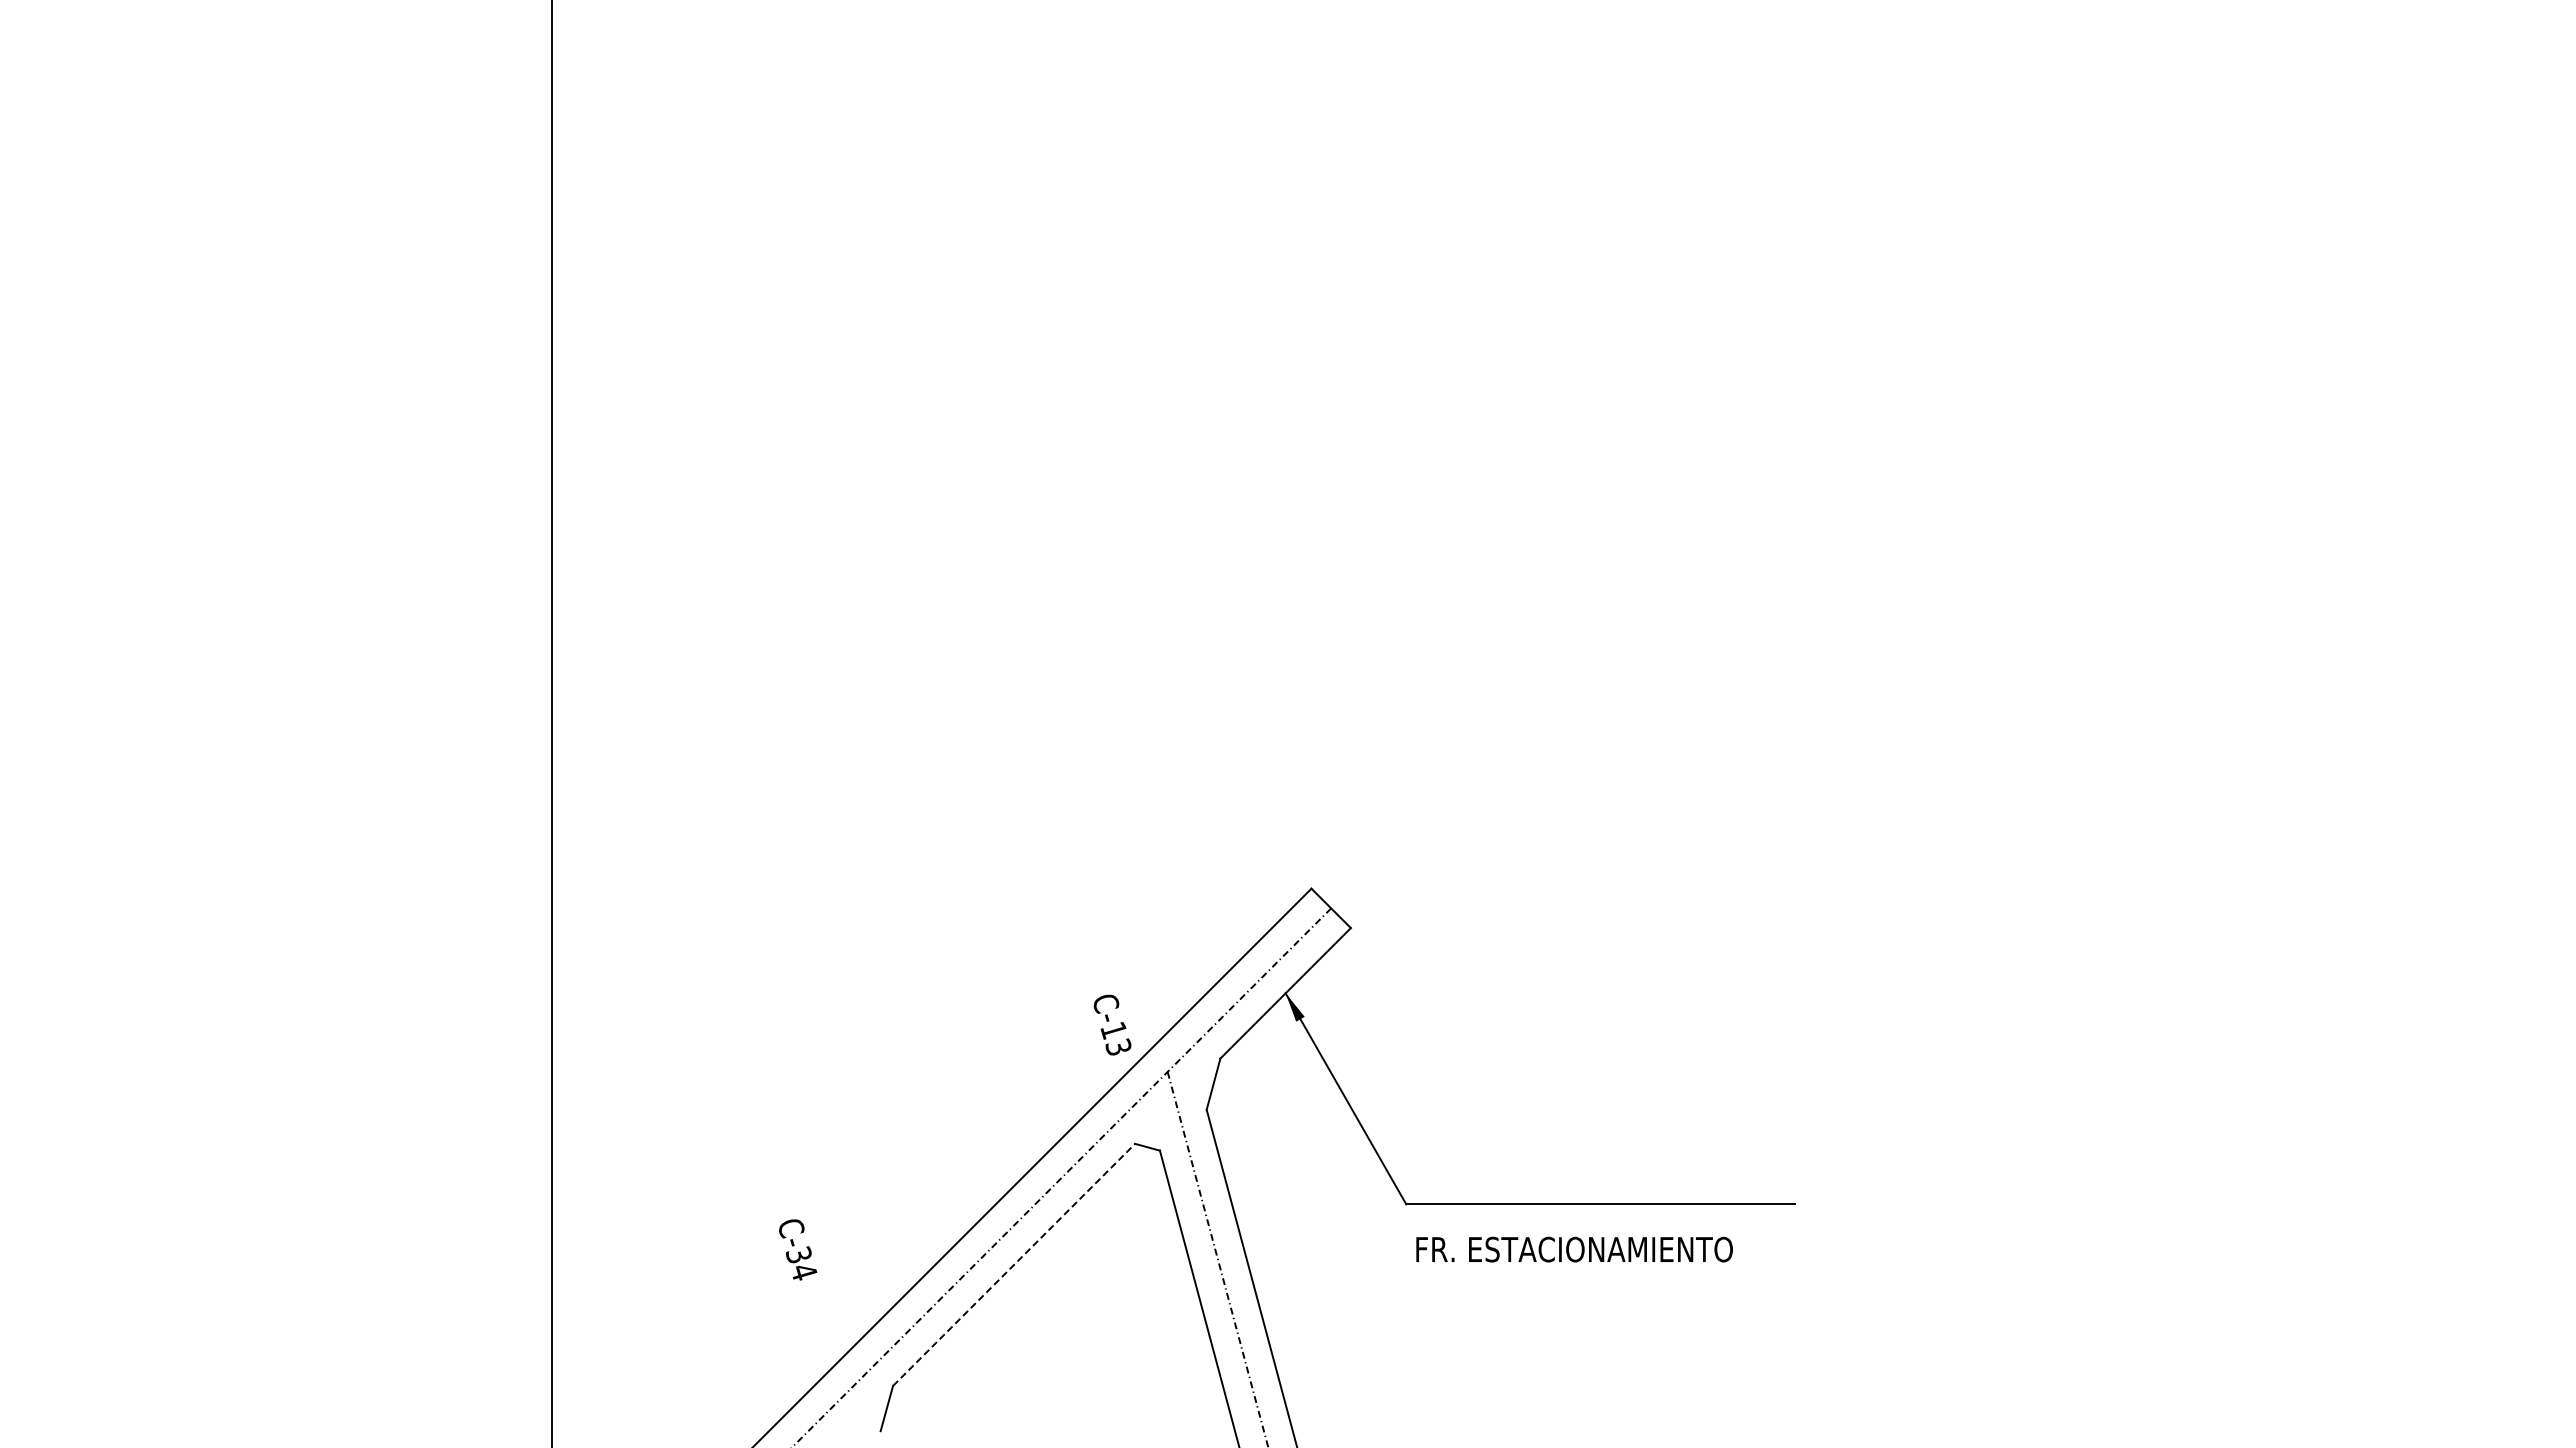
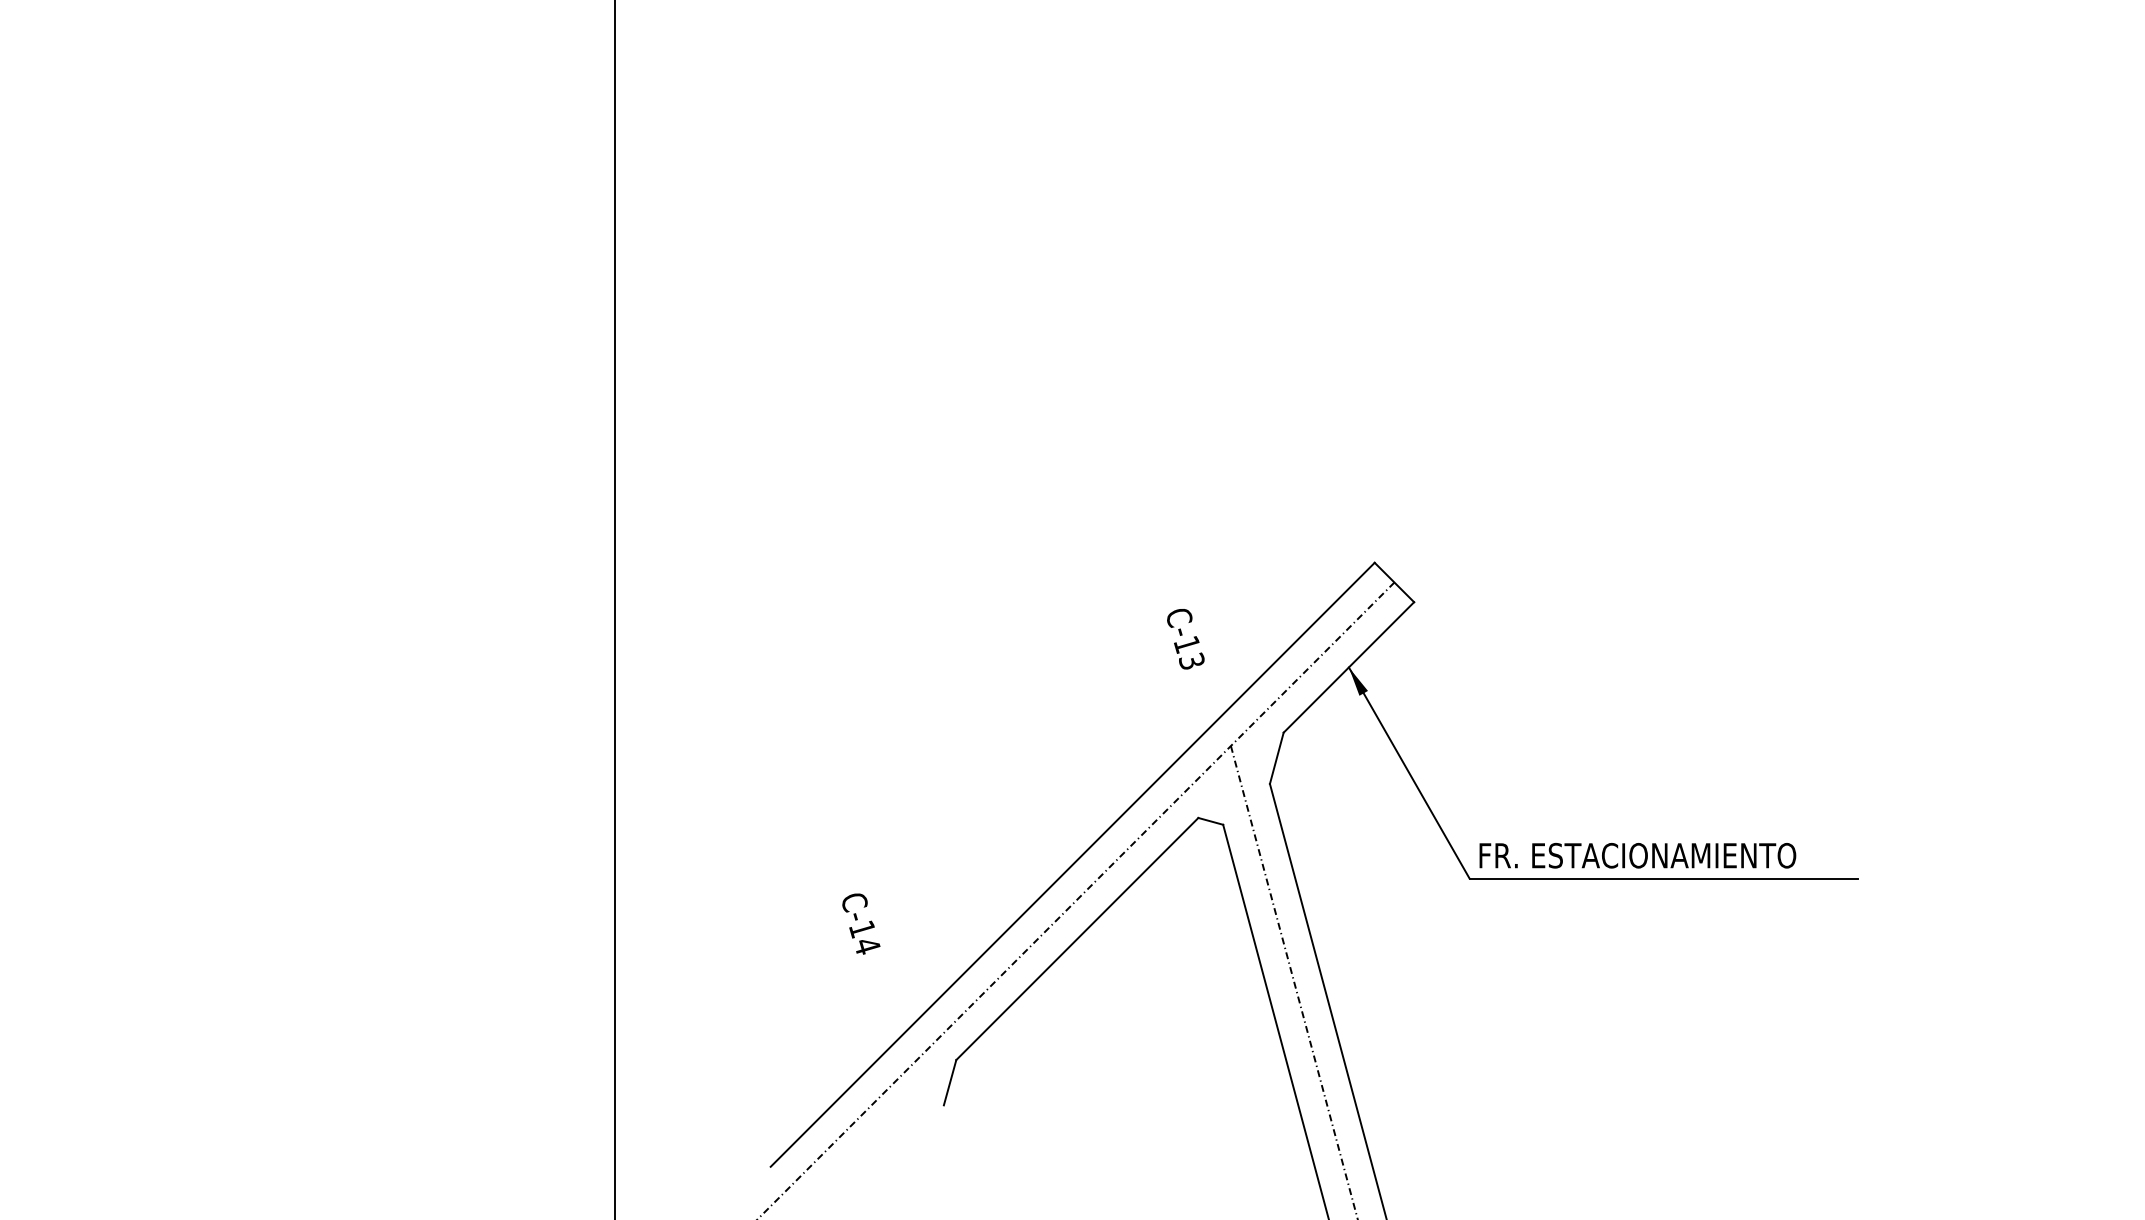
text: (1112, 1024) -> (1185, 638), moved
text: (1574, 1249) -> (1637, 855), moved
text: (798, 1255) -> (861, 929), C-34 -> C-14
line: (1014, 1264) -> (1077, 938), dashed -> solid

